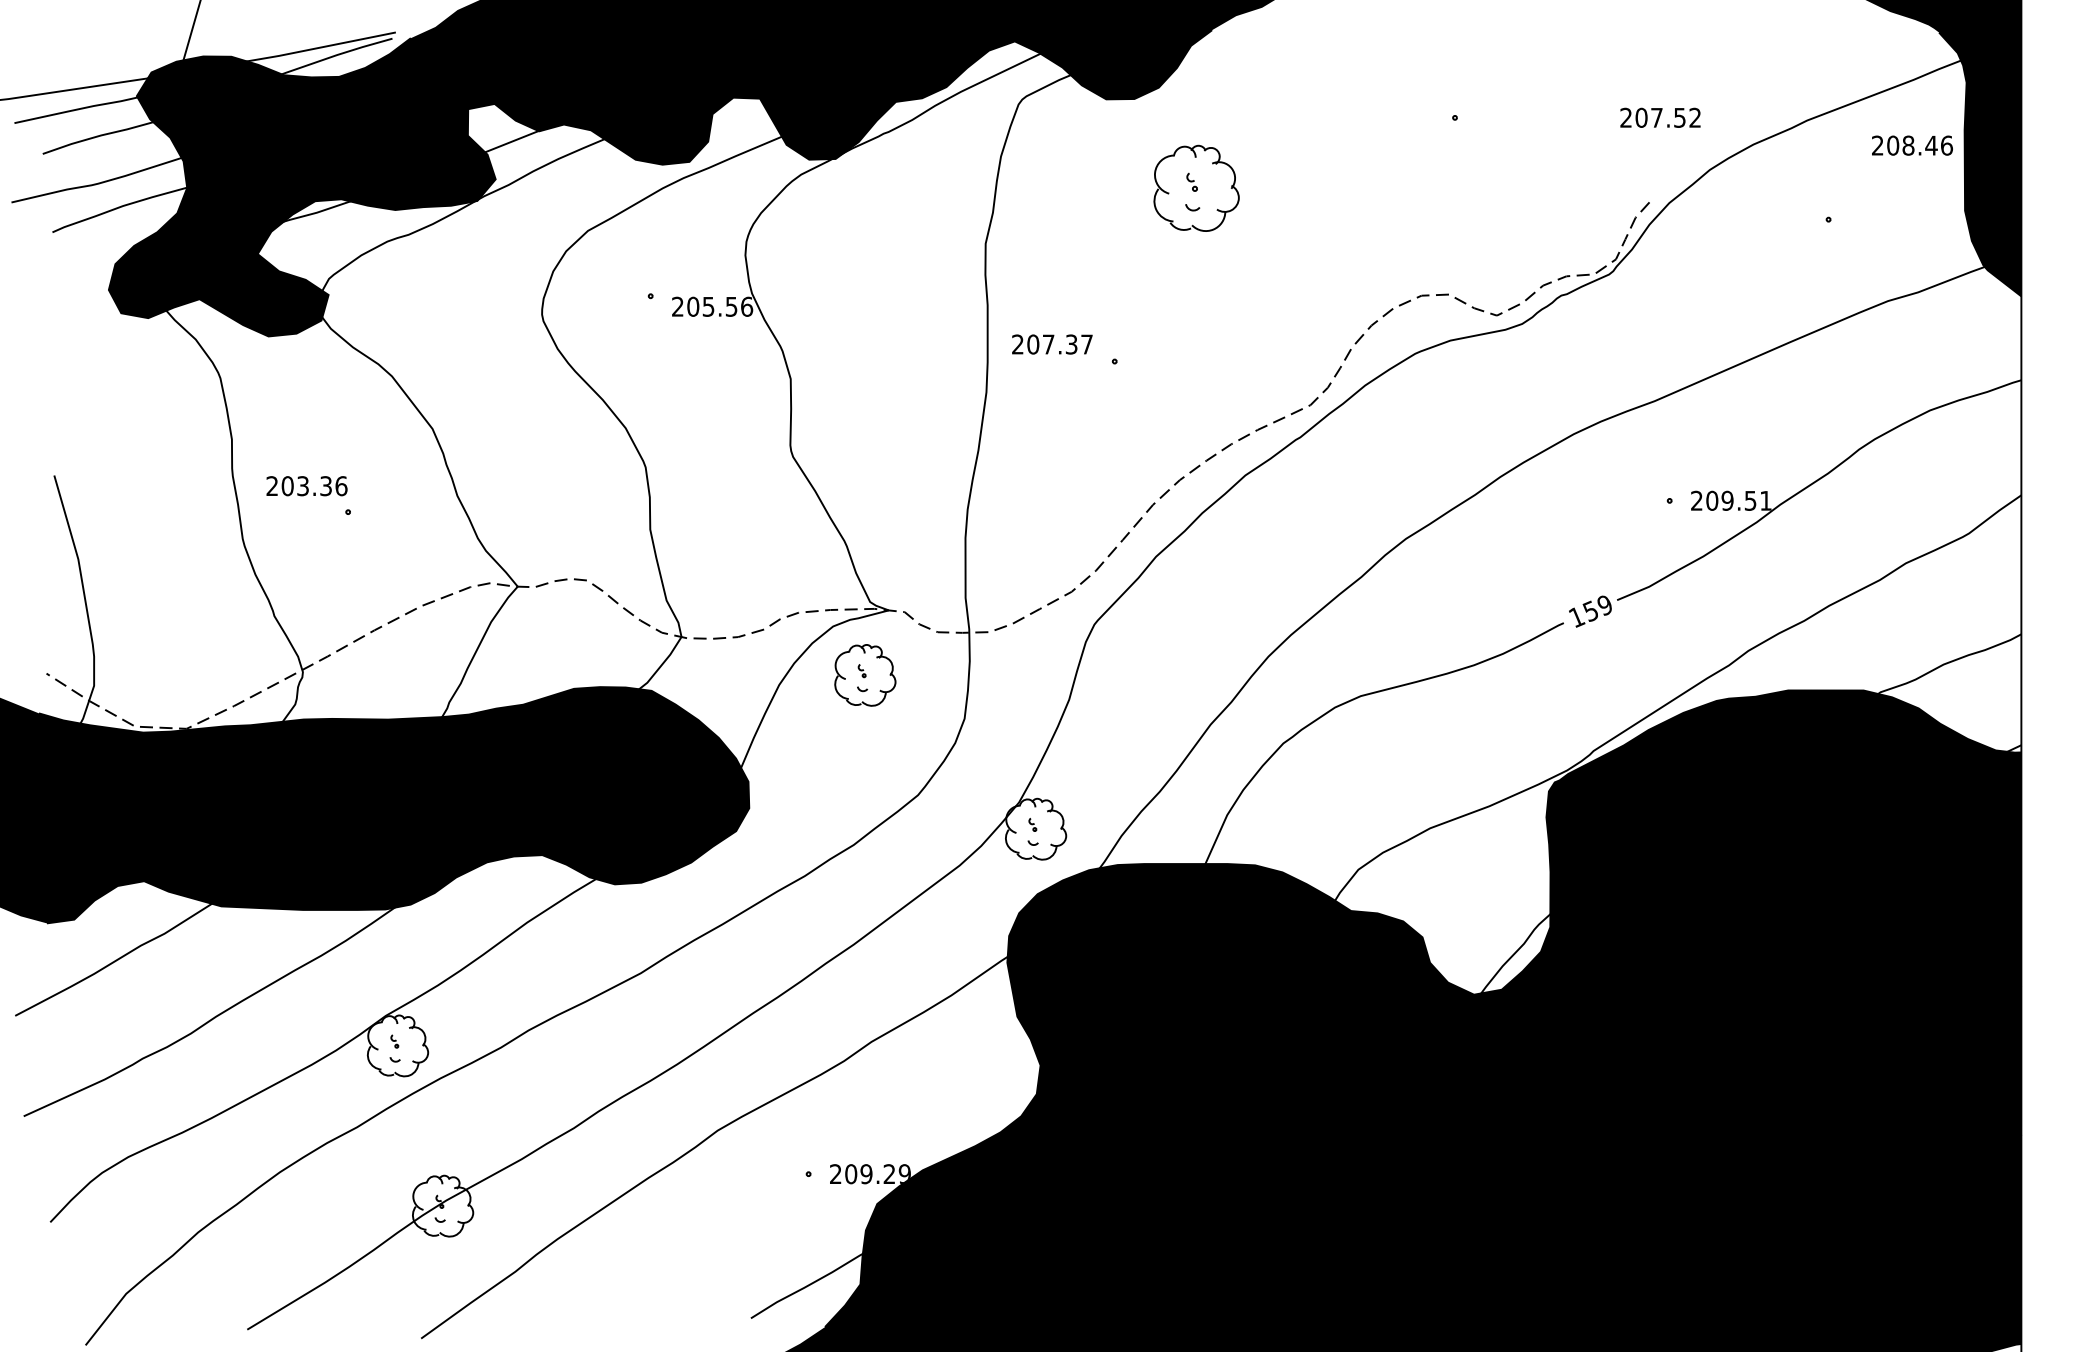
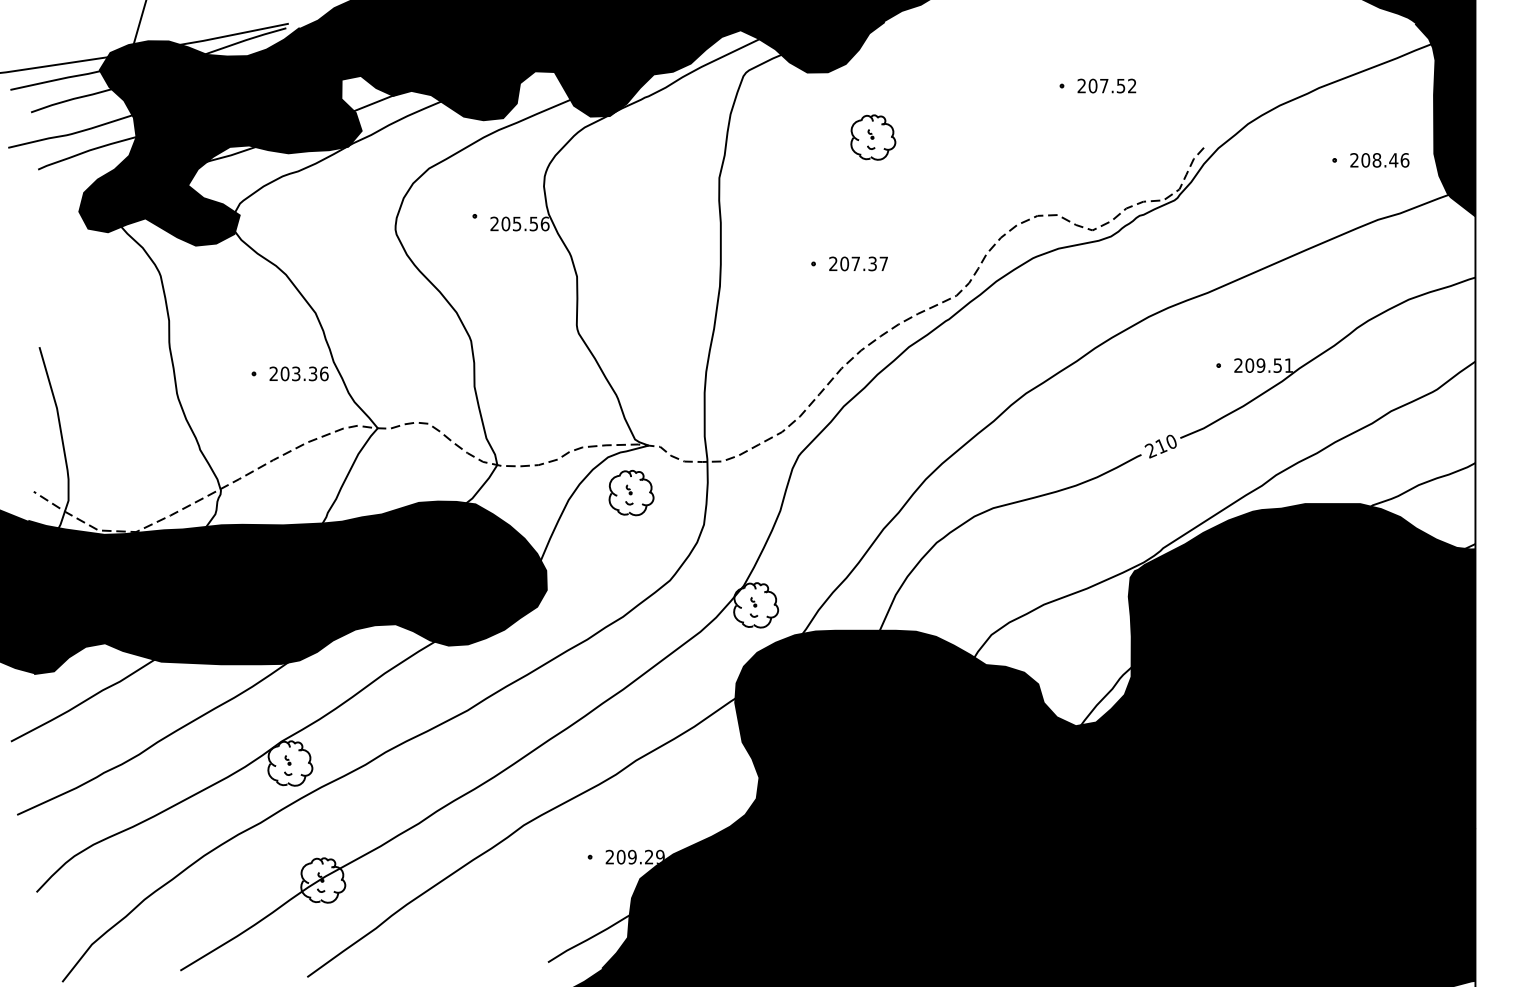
text: (1660, 117) -> (1106, 85), moved
text: (1912, 145) -> (1379, 160), moved
part: (1196, 188) -> (873, 137), size x0.71
text: (1052, 344) -> (858, 263), moved
text: (306, 486) -> (298, 374), moved
text: (1590, 611) -> (1160, 446), 159 -> 210

